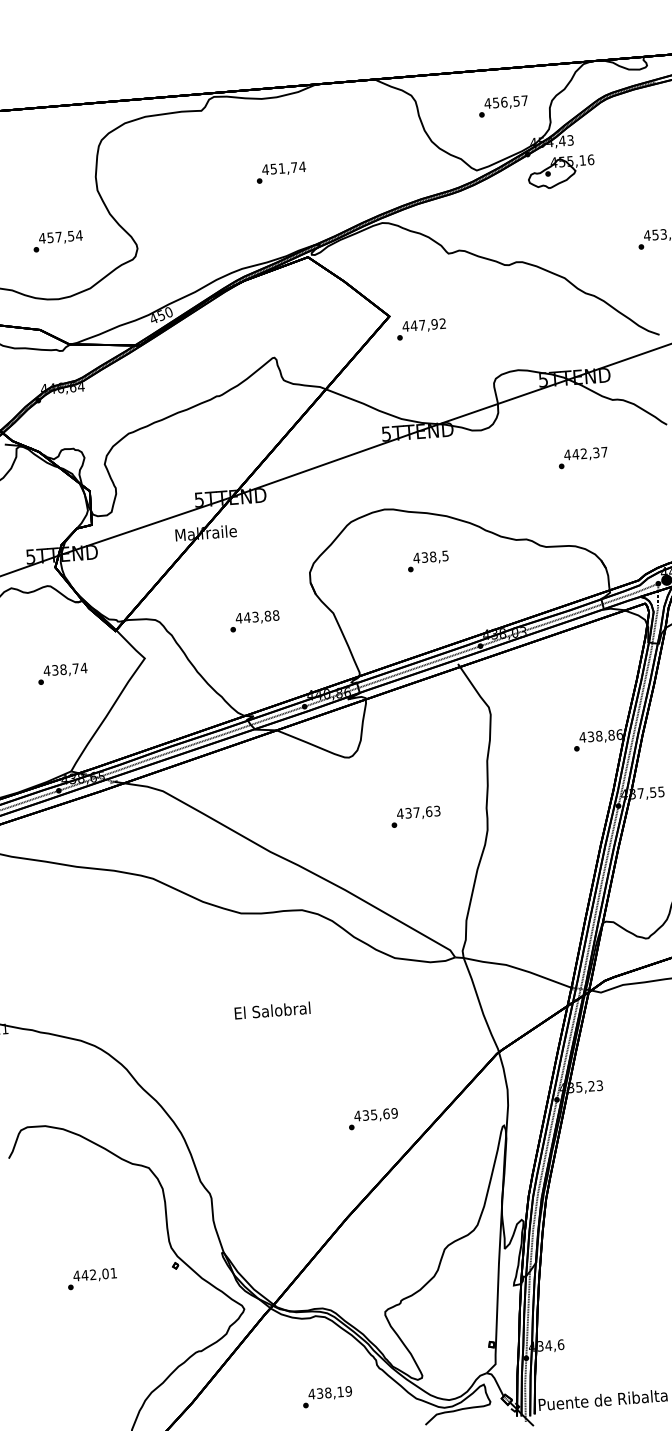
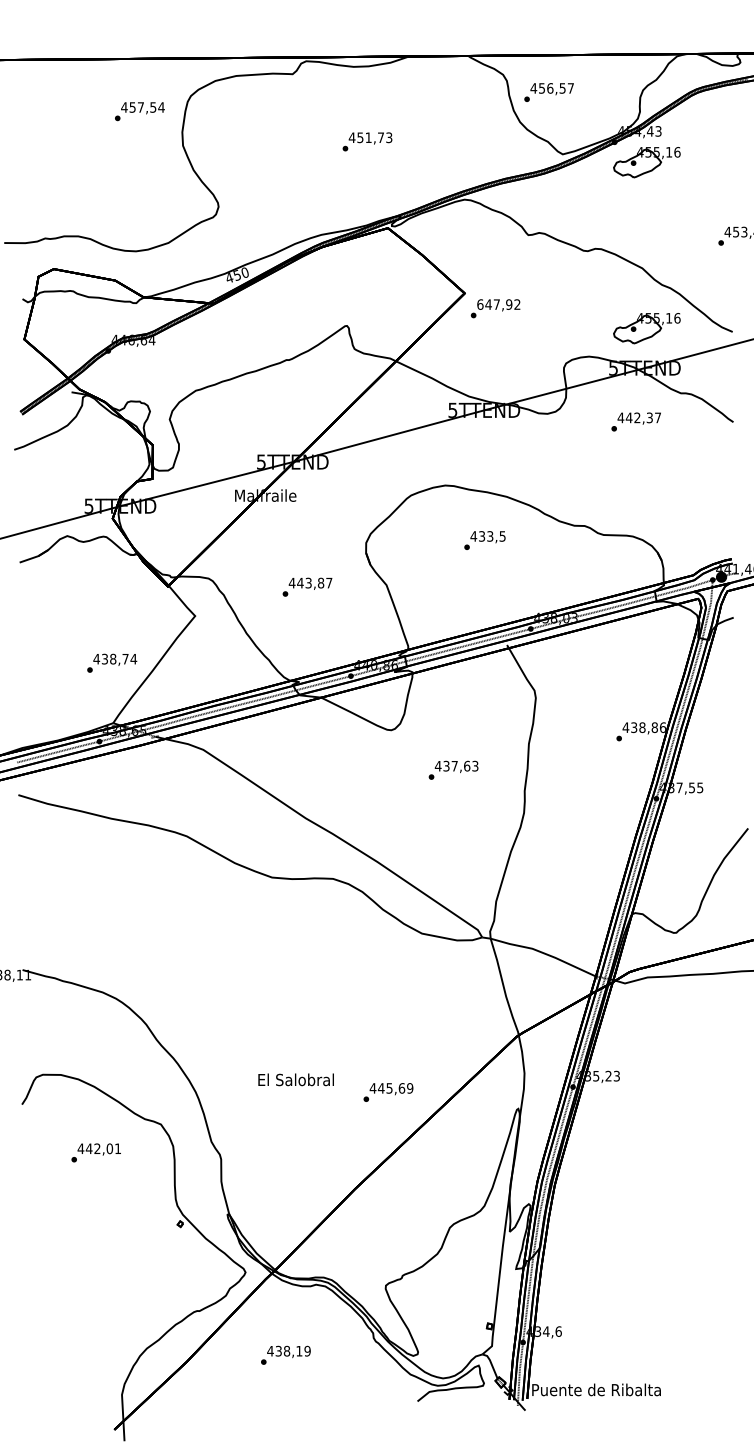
text: (502, 106) -> (548, 92), moved
text: (301, 166) -> (388, 137), 451,74 -> 451,73
text: (57, 241) -> (139, 111), moved
text: (406, 326) -> (480, 304), 447,92 -> 647,92
part: (573, 337) -> (646, 328), added
text: (582, 457) -> (635, 421), moved
text: (433, 556) -> (490, 536), 438,5 -> 433,5
text: (276, 614) -> (329, 582), 443,88 -> 443,87
text: (63, 673) -> (112, 662), moved
text: (415, 816) -> (453, 769), moved
text: (271, 1010) -> (295, 1079), moved
text: (365, 1115) -> (380, 1088), 435,69 -> 445,69
text: (91, 1278) -> (95, 1152), moved
text: (327, 1396) -> (285, 1354), moved

